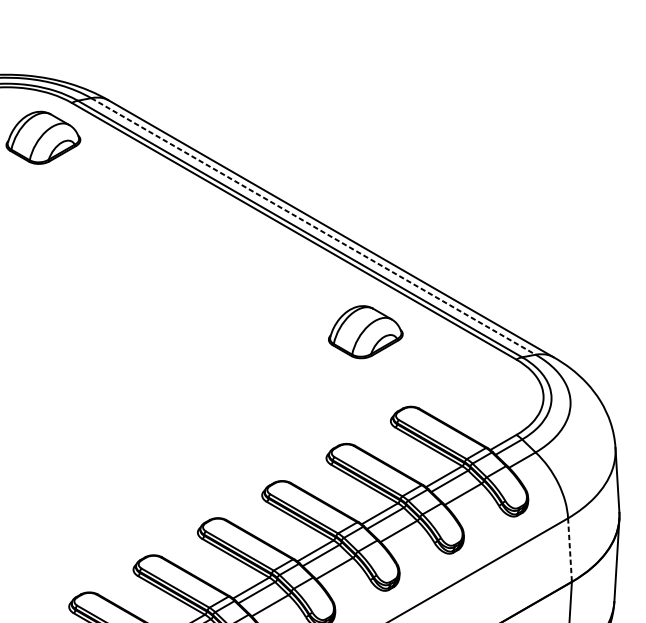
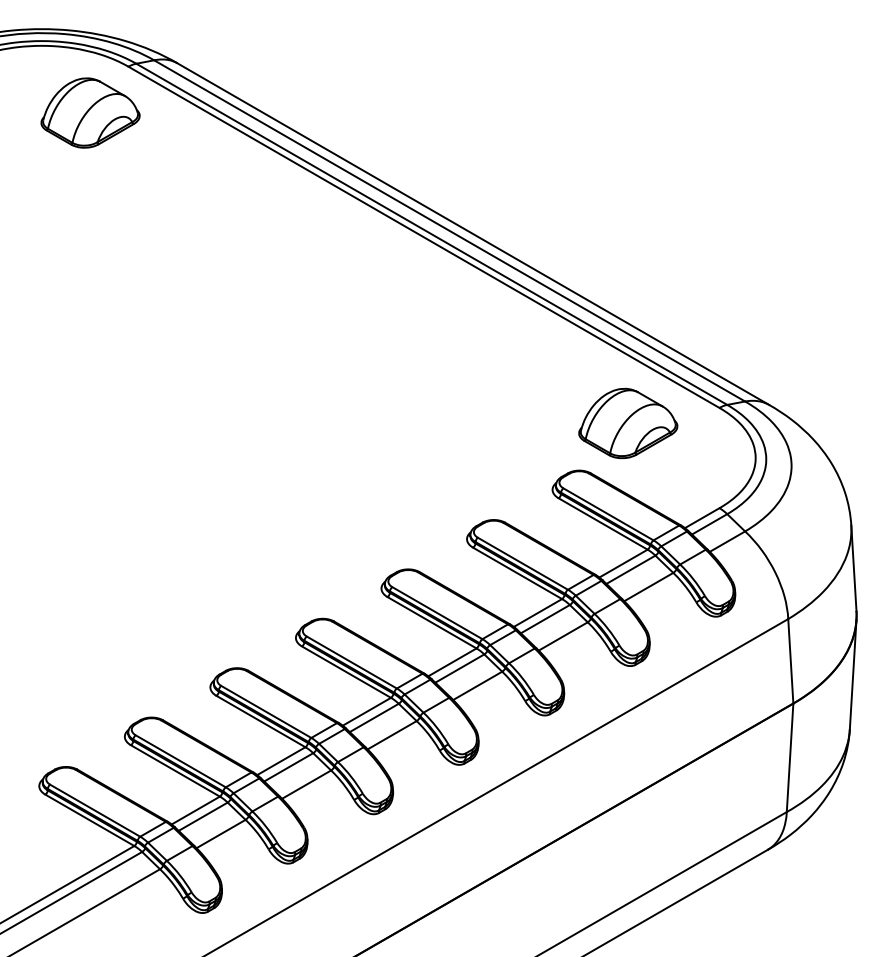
line: (314, 226) -> (450, 231), dashed -> solid
part: (365, 332) -> (628, 423), moved
line: (569, 550) -> (790, 661), dashed -> solid

